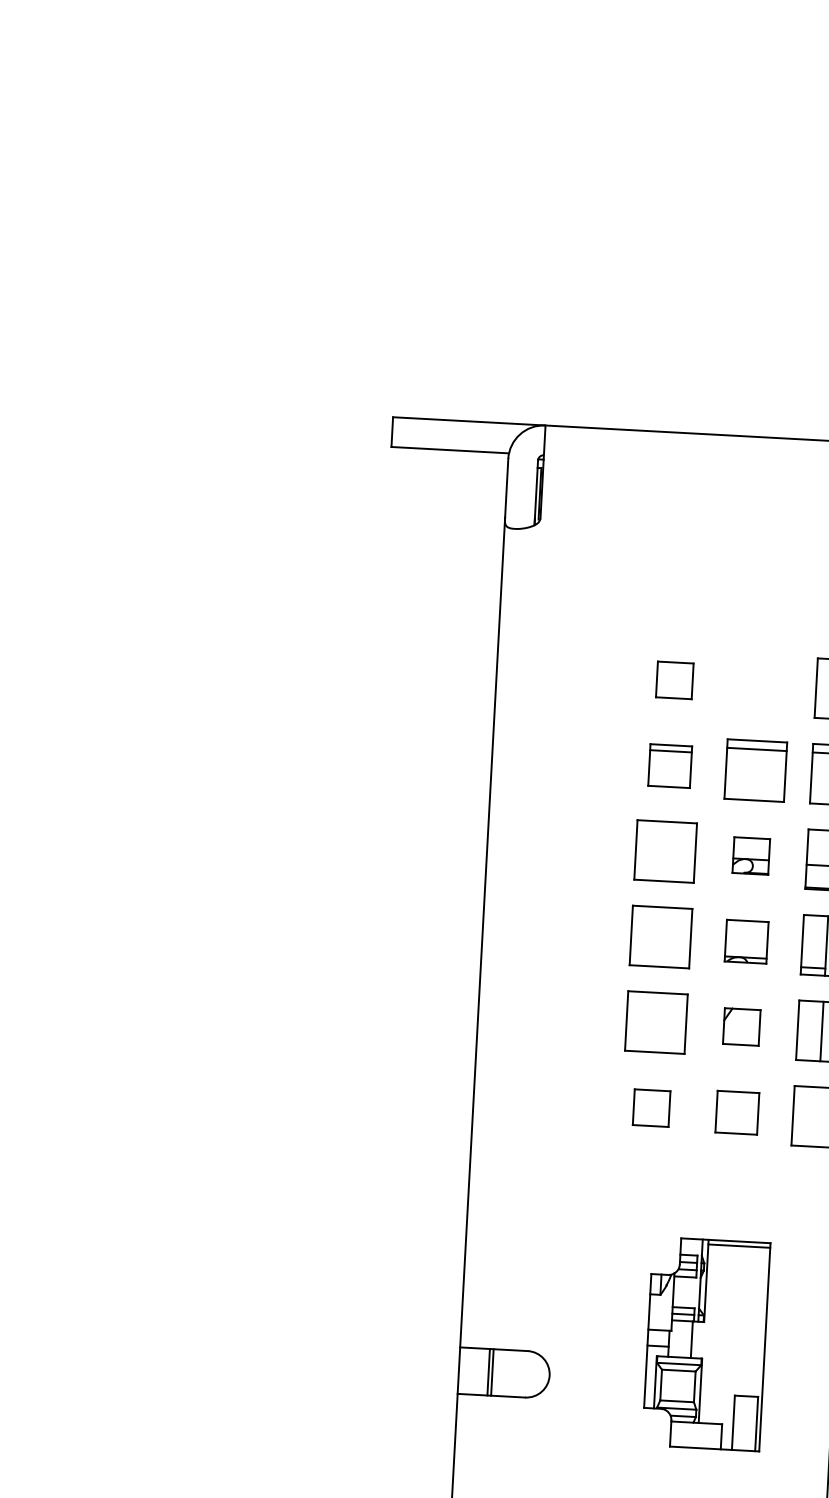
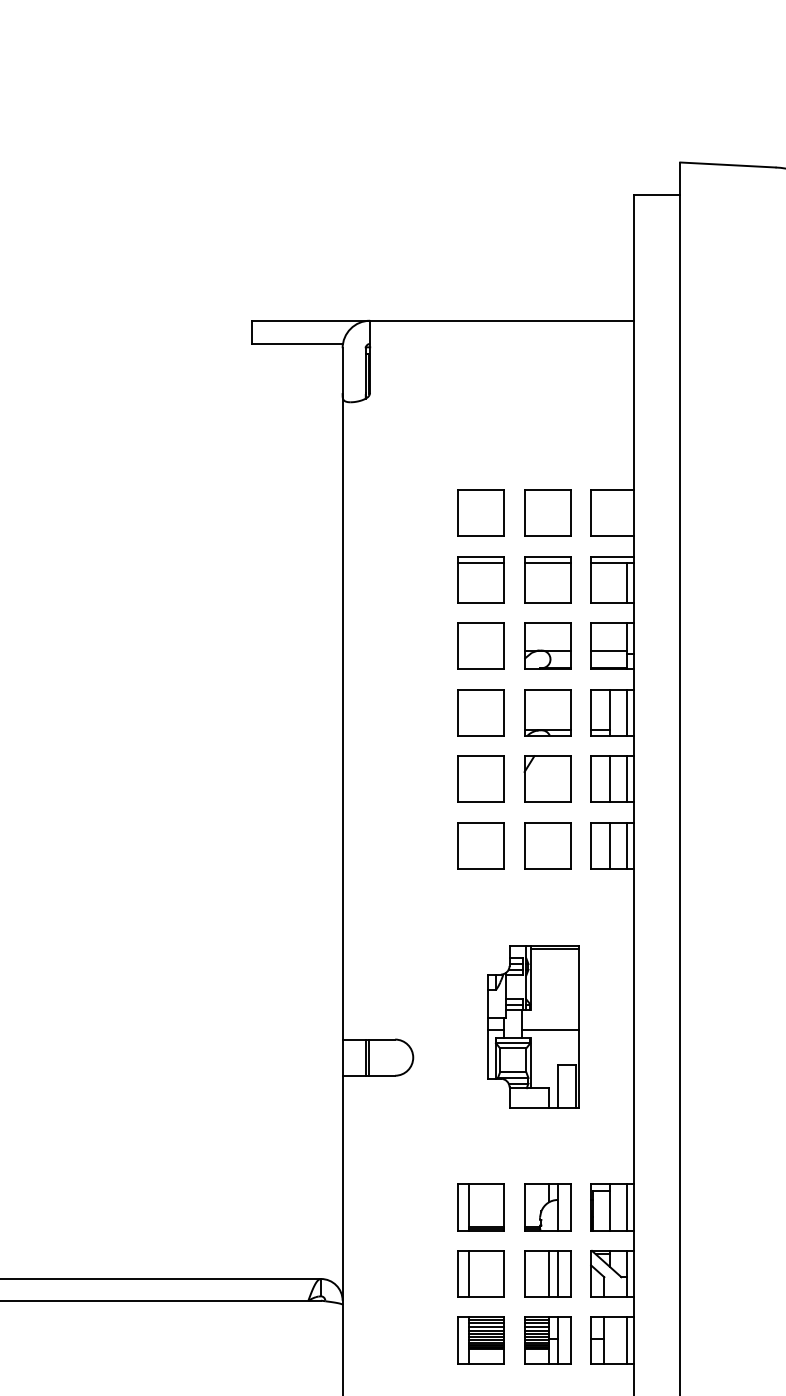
part: (674, 679) -> (480, 512), size x1.67
part: (760, 684) -> (547, 512), added
part: (669, 765) -> (480, 579), size x1.43
part: (750, 855) -> (547, 645), size x1.67
part: (746, 941) -> (547, 712), size x1.43
part: (741, 1026) -> (547, 778), size x1.67
part: (650, 1107) -> (480, 845), size x1.67
part: (736, 1112) -> (547, 845), size x1.43
line: (817, 1116) -> (610, 845), added
line: (727, 1350) -> (550, 1030), added

